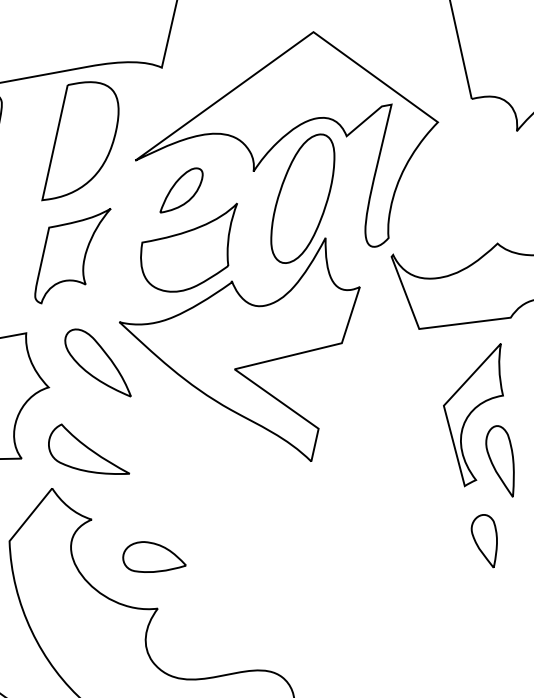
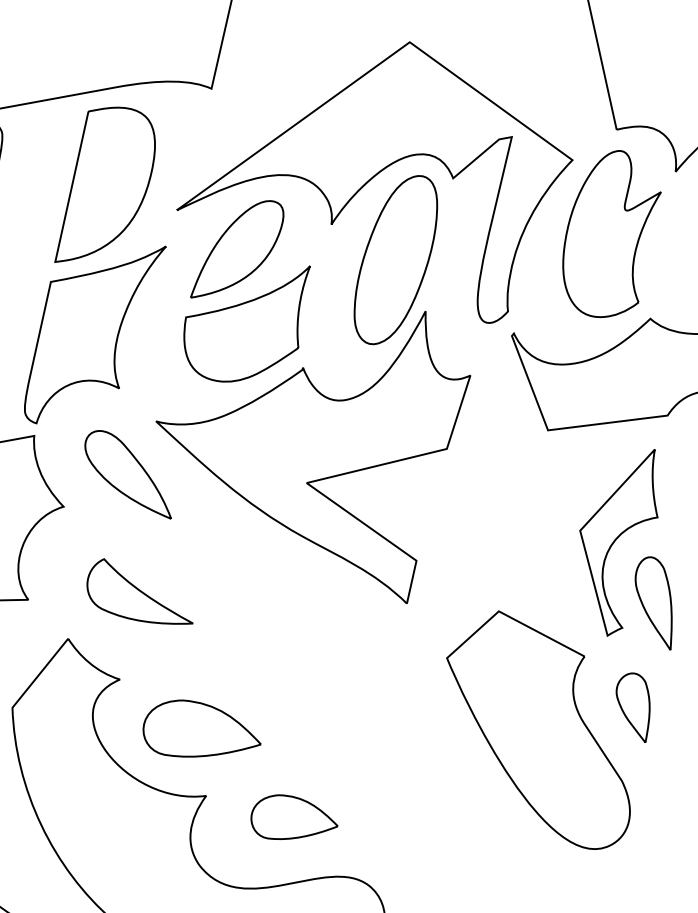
part: (468, 178) -> (612, 233), added
part: (181, 190) -> (237, 249), size x1.67
part: (72, 255) -> (94, 334), size x1.43
part: (89, 448) -> (140, 590), moved
part: (154, 556) -> (201, 727), size x1.43
part: (411, 558) -> (537, 730), added
part: (224, 624) -> (293, 816), added

